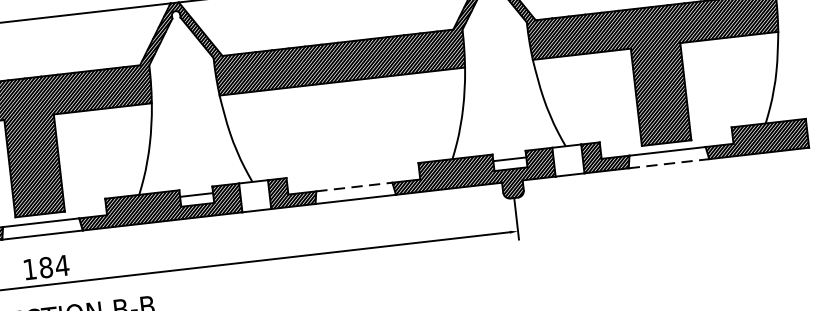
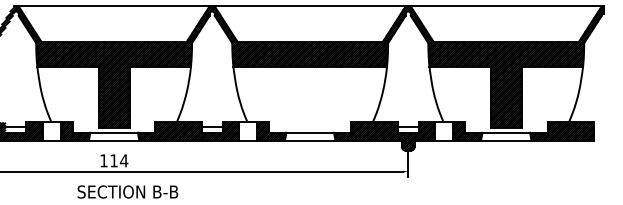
line: (669, 163) -> (506, 140), dashed -> solid
line: (354, 186) -> (310, 132), dashed -> solid
text: (45, 267) -> (113, 160), 184 -> 114

